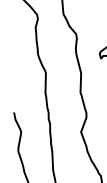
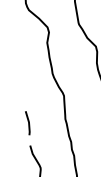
line: (13, 93) -> (27, 123), added

